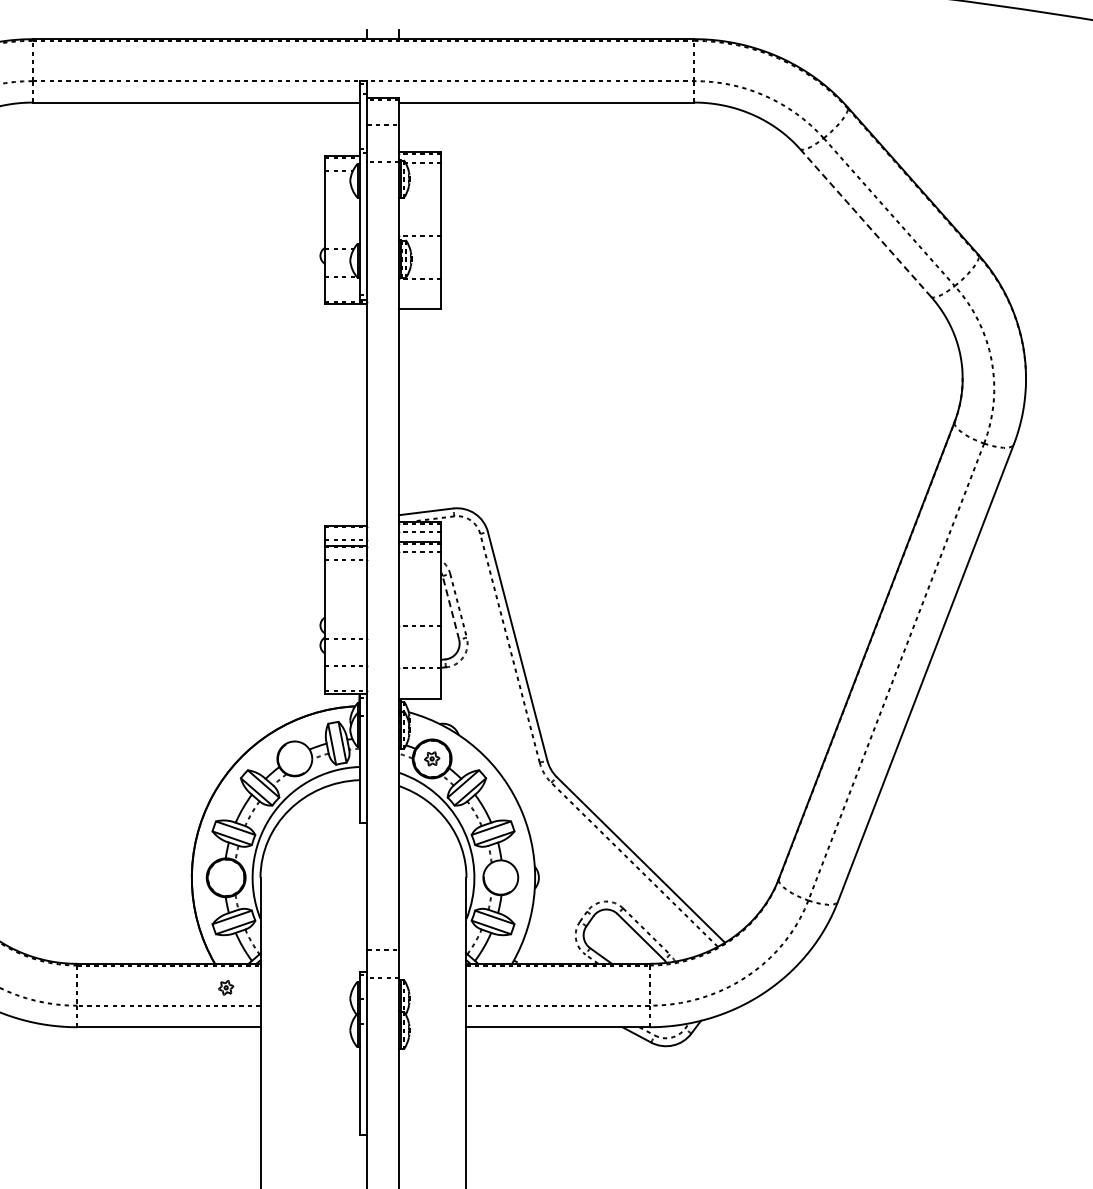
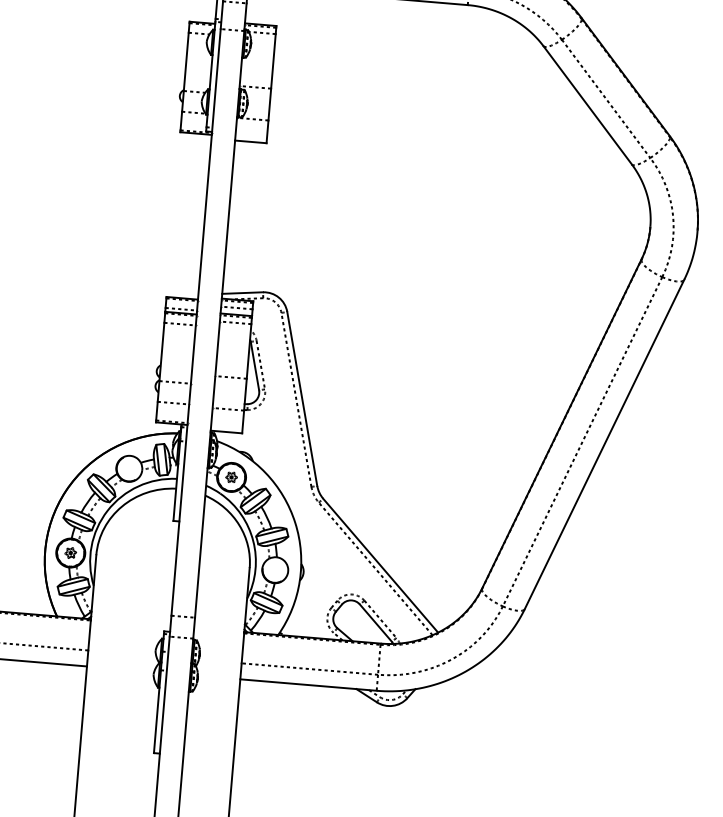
line: (865, 222) -> (587, 105), dashed -> solid
line: (450, 607) -> (254, 365), dashed -> solid
part: (226, 987) -> (71, 552), moved

